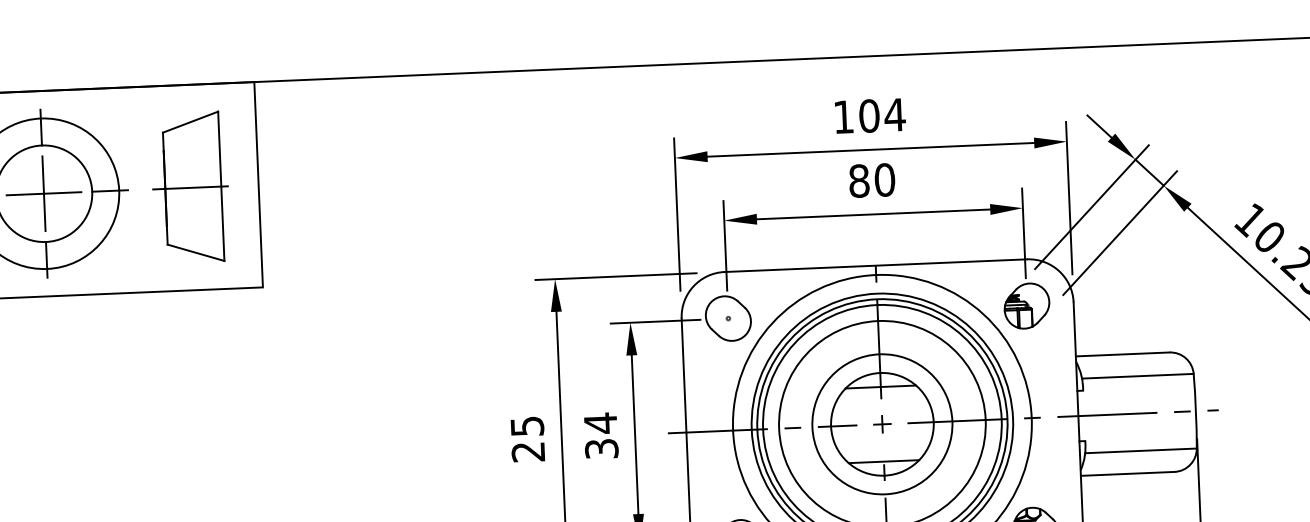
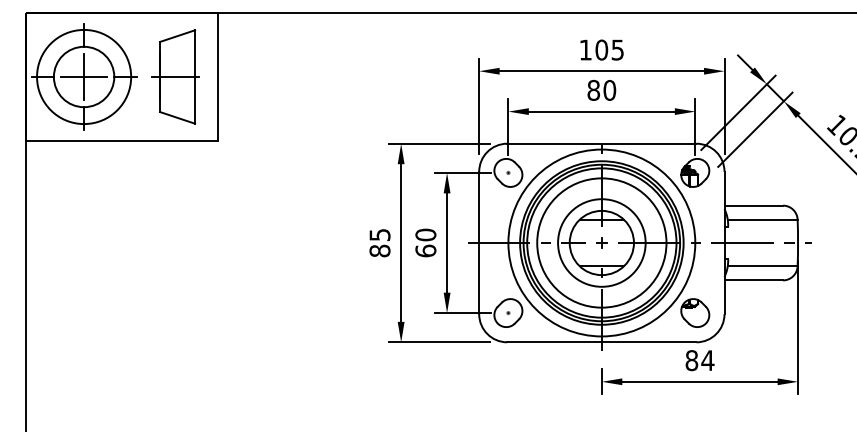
text: (894, 114) -> (617, 49), 104 -> 105
text: (600, 435) -> (425, 242), 34 -> 60
text: (527, 451) -> (379, 250), 25 -> 85

